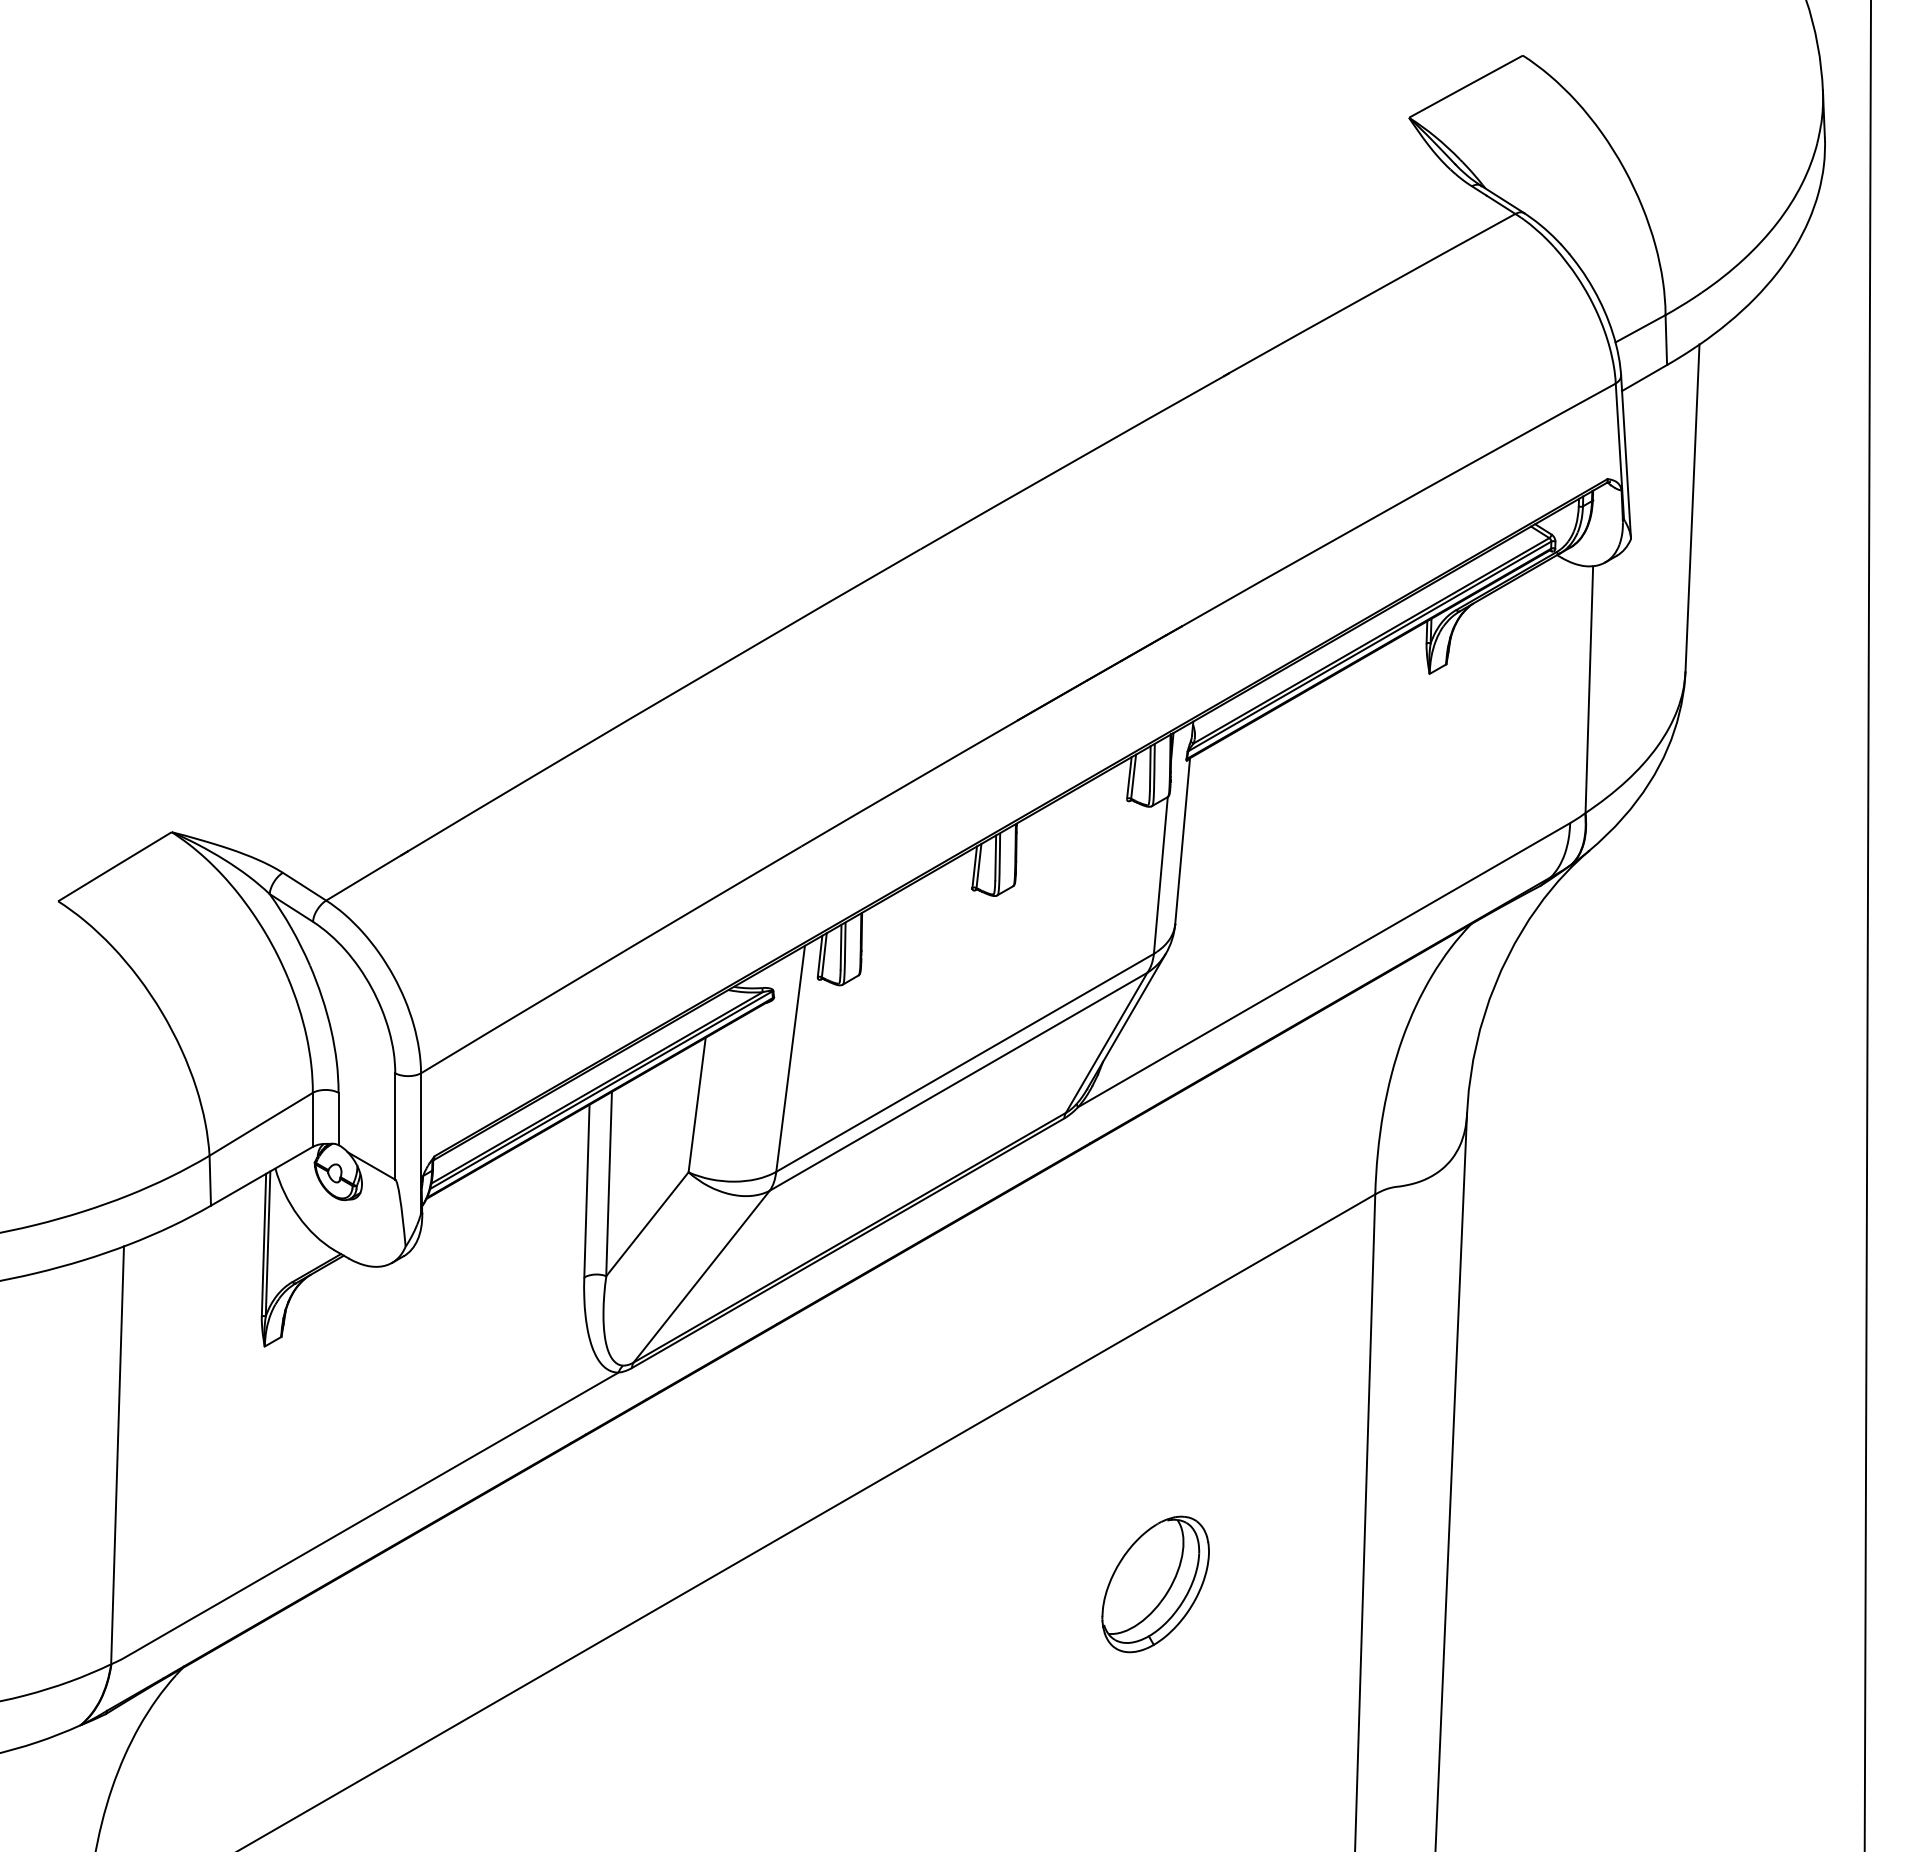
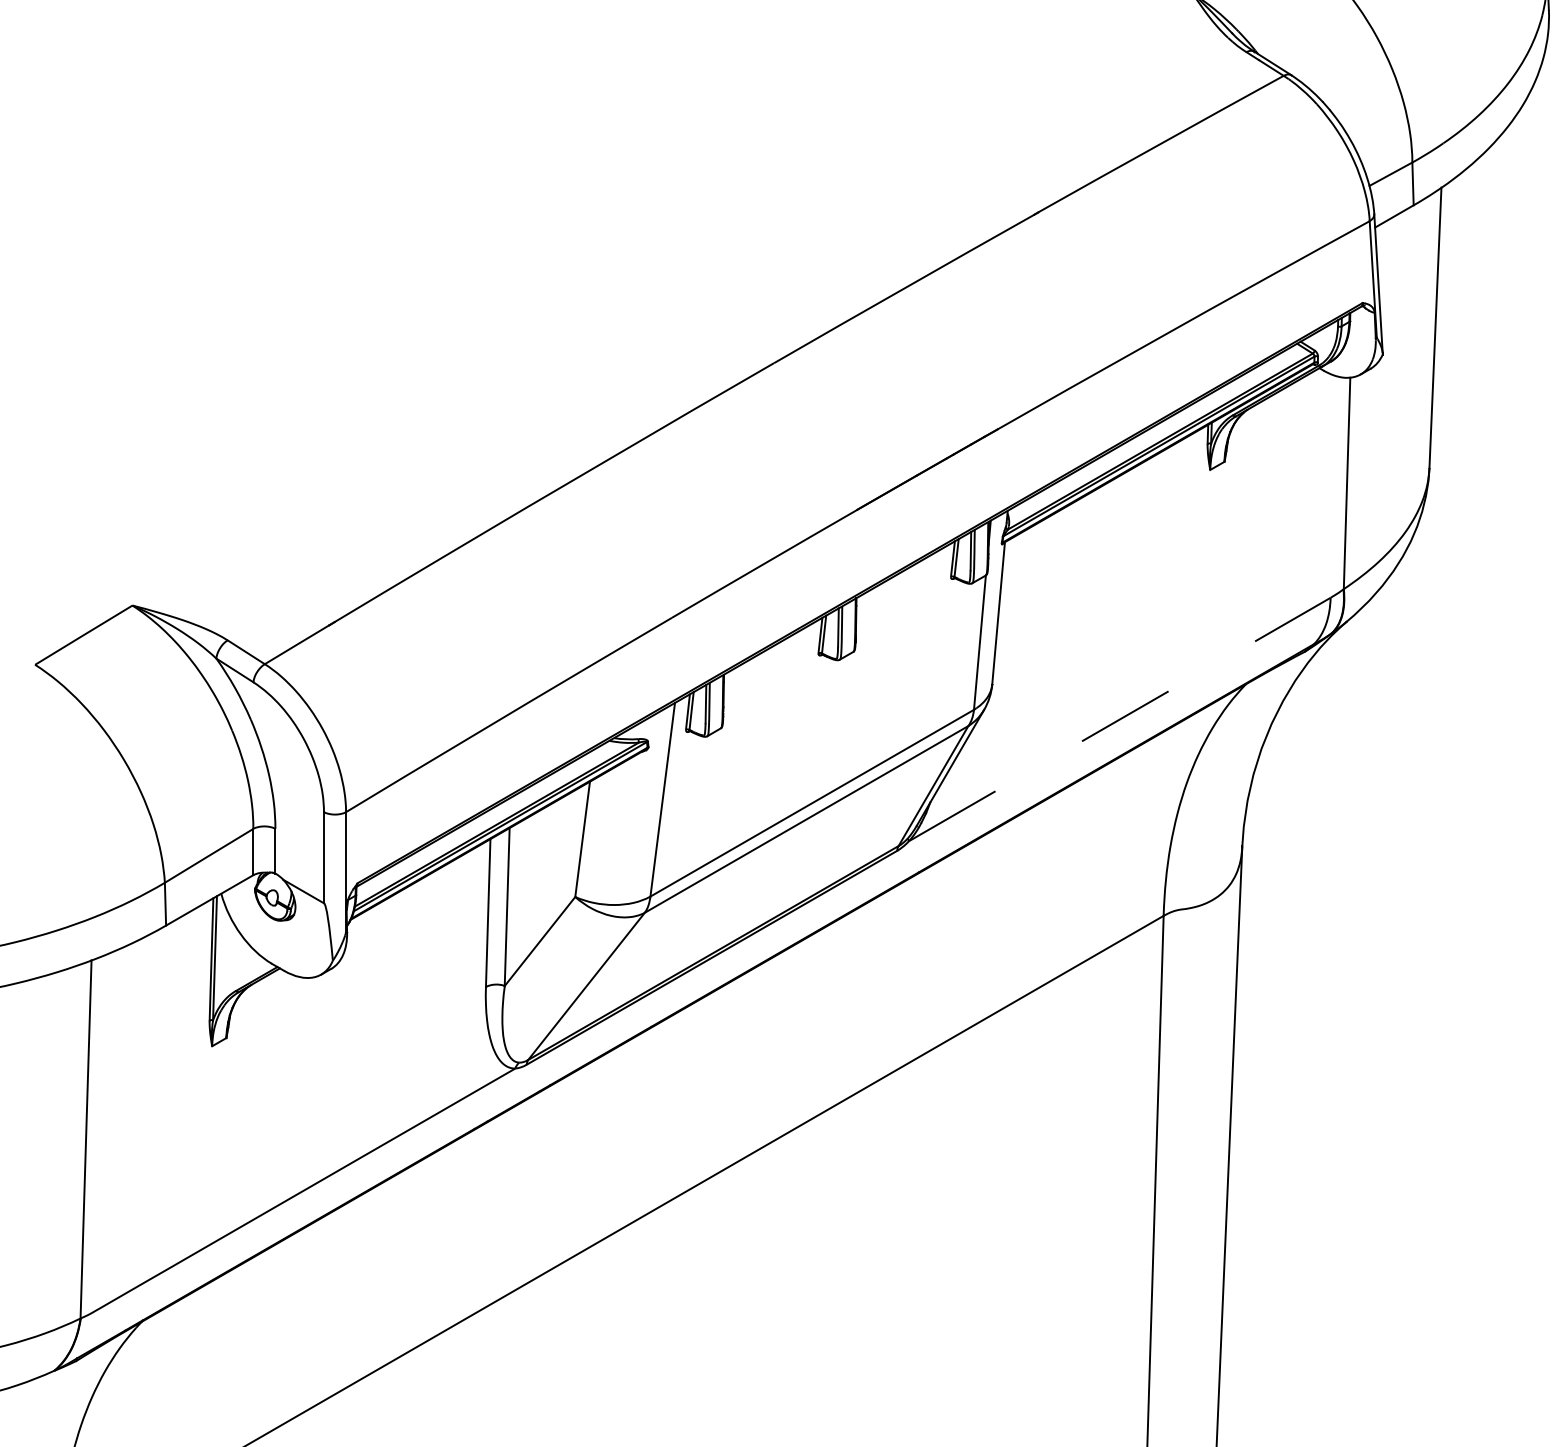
line: (1324, 964) -> (1120, 718), solid -> dashed
part: (1155, 1584) -> (975, 1250), removed

